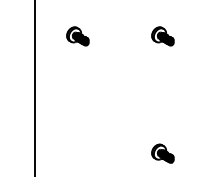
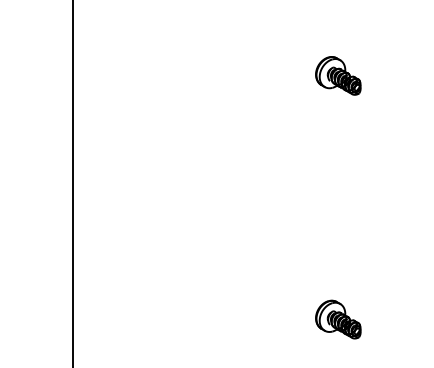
part: (77, 36) -> (160, 75), removed

